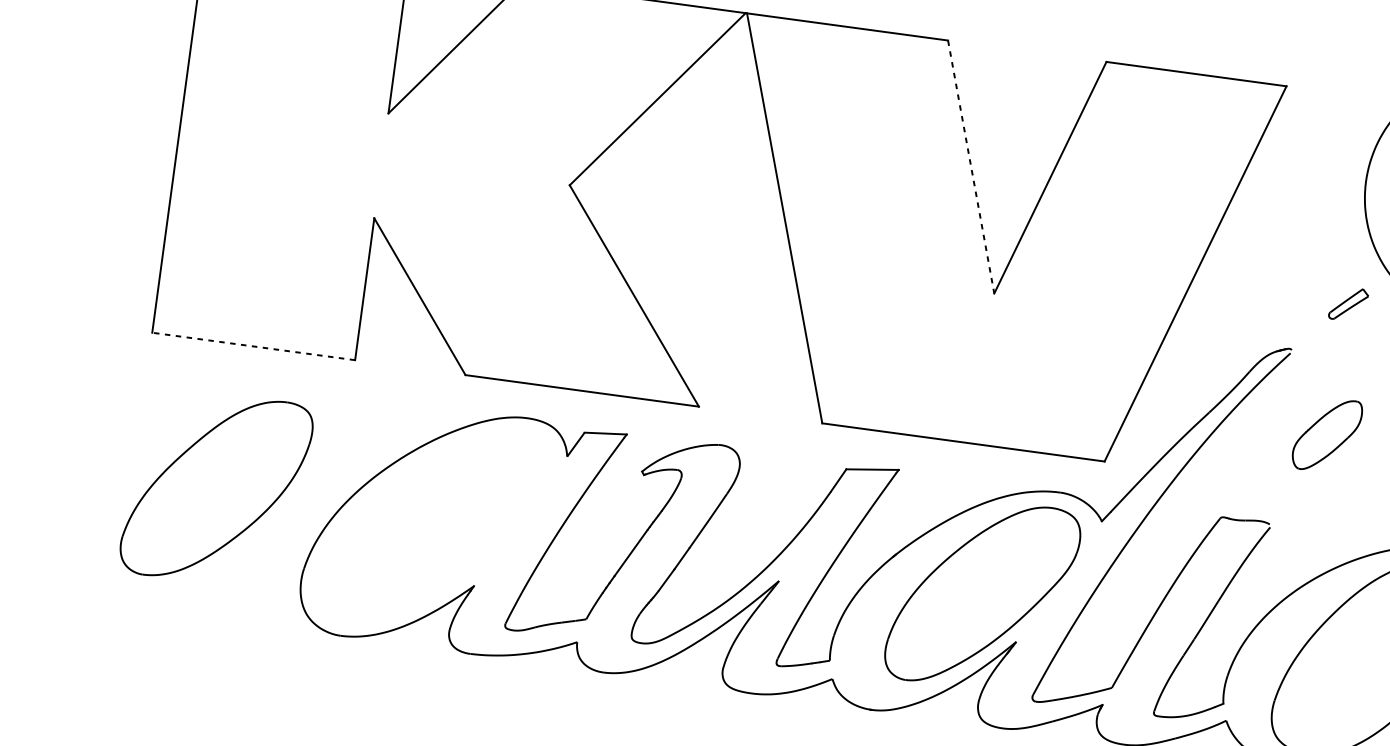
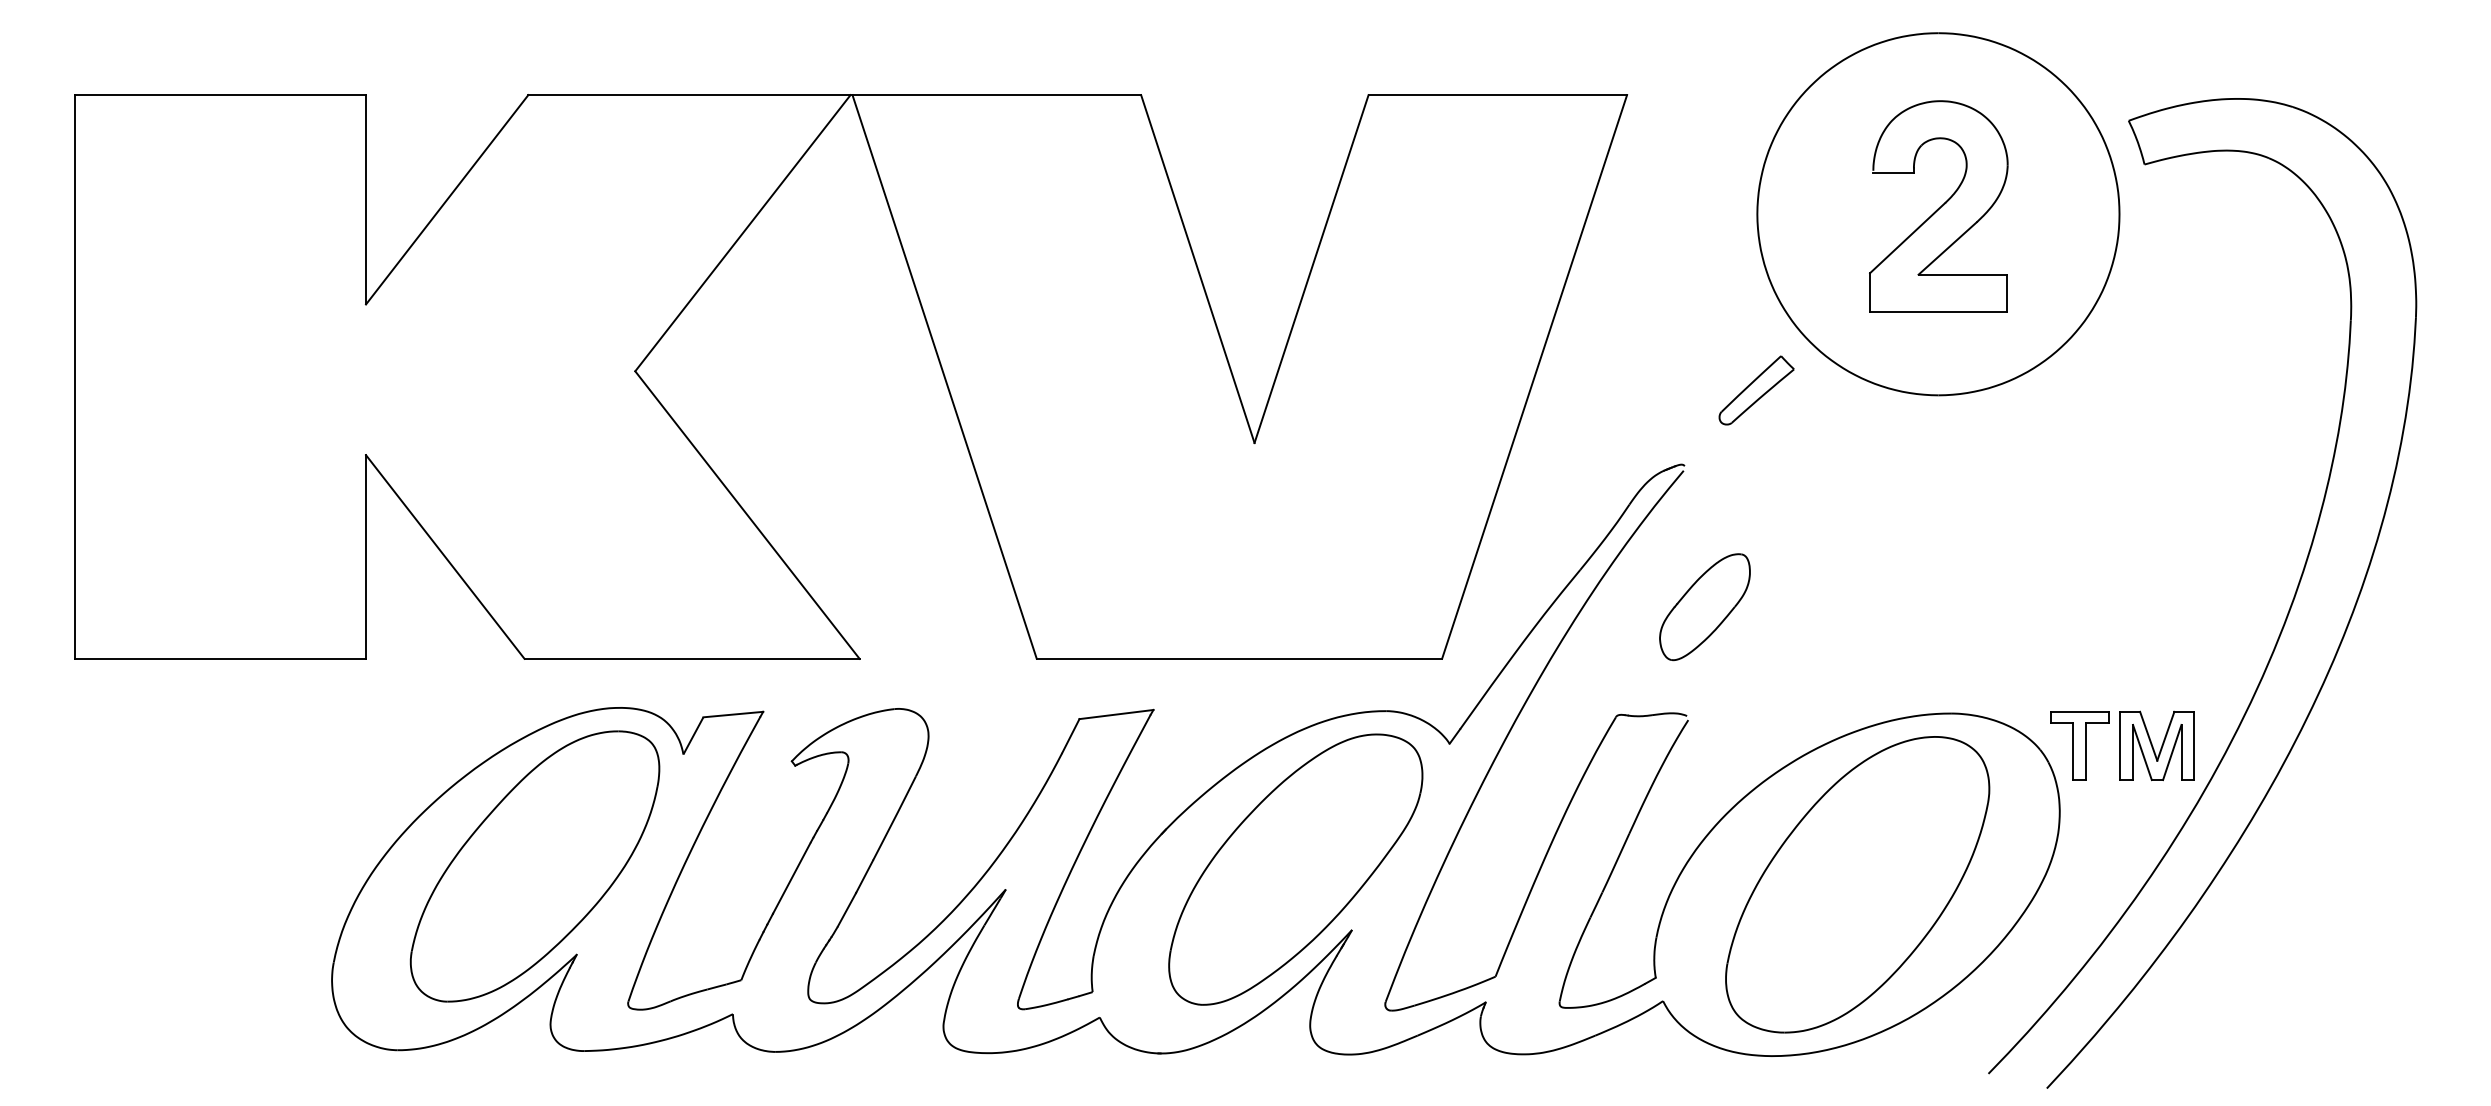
line: (970, 167) -> (1197, 269), dashed -> solid
part: (1348, 304) -> (1756, 390), size x1.43
line: (253, 346) -> (220, 658), dashed -> solid
part: (1326, 435) -> (1704, 607), moved
part: (216, 488) -> (534, 866), moved

